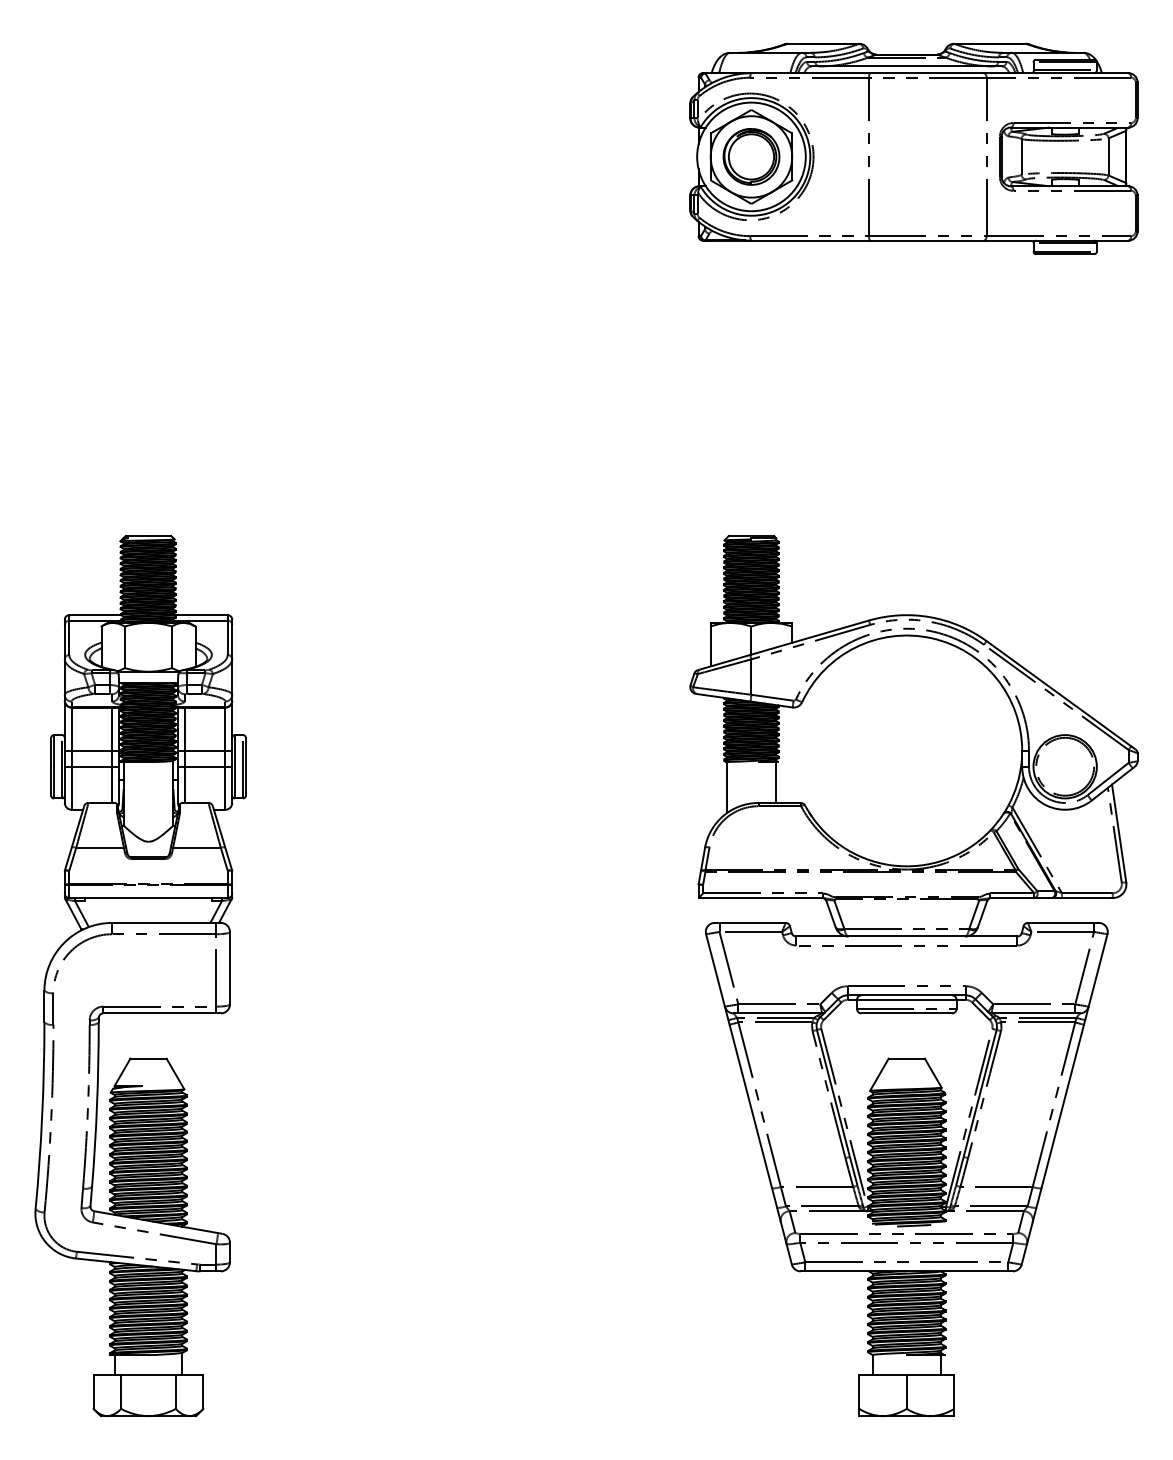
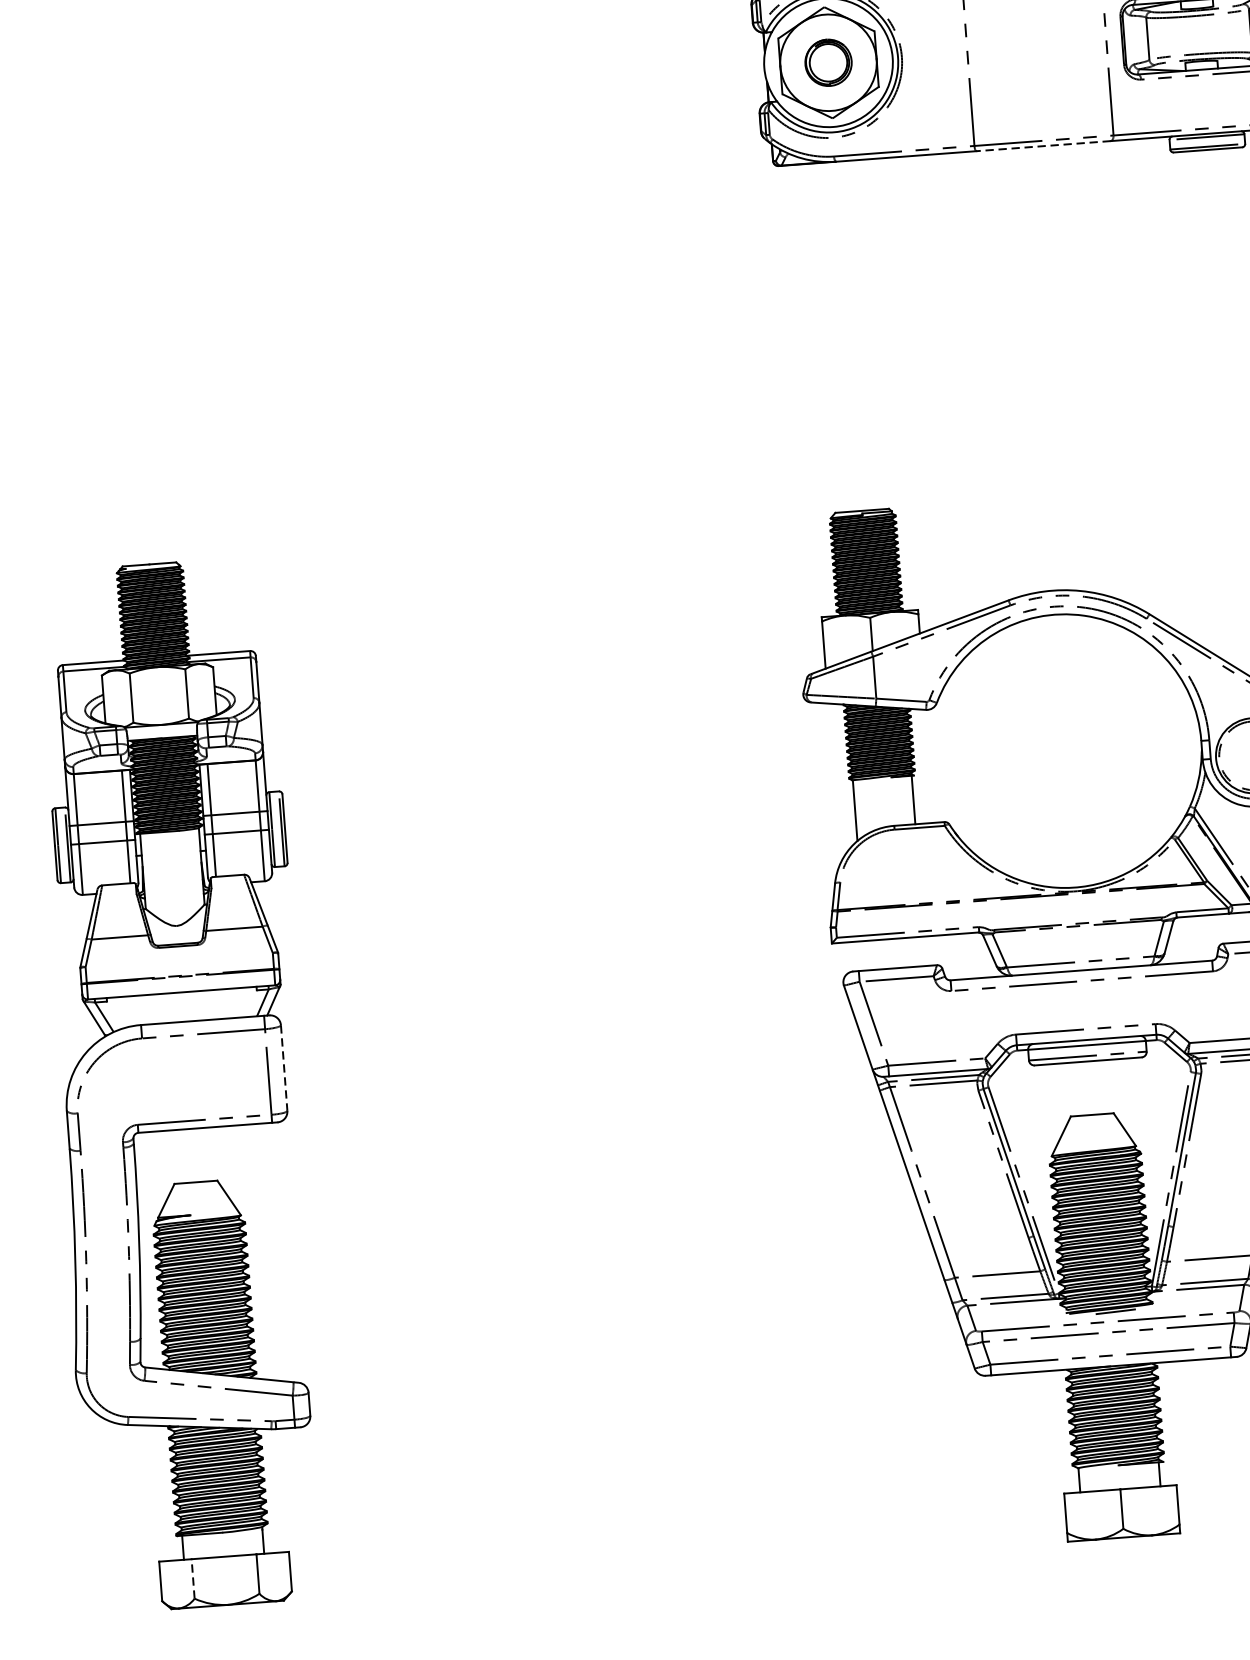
part: (751, 156) -> (828, 62), size x0.7
line: (927, 240) -> (1044, 145), solid -> dashed
line: (229, 968) -> (283, 1068), solid -> dashed
line: (121, 1392) -> (193, 1579), solid -> dashed

